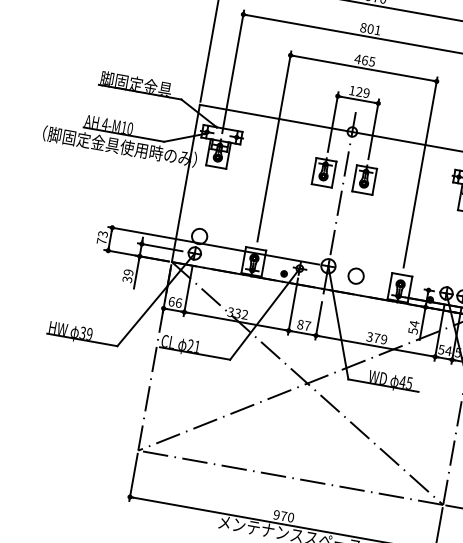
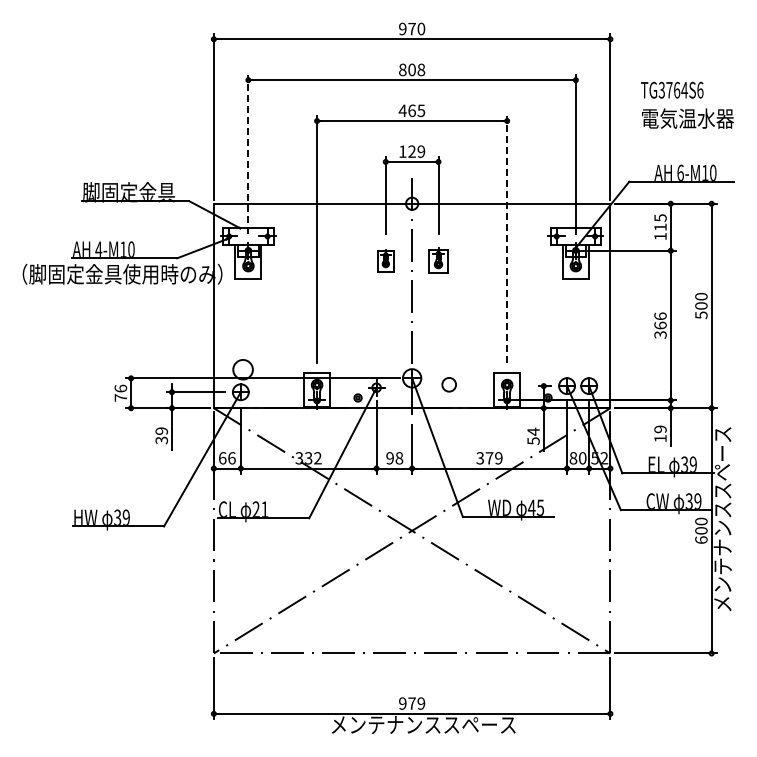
text: (377, 30) -> (421, 69), 801 -> 808
line: (233, 71) -> (248, 154), solid -> dashed
part: (324, 171) -> (385, 260), size x0.6
line: (420, 172) -> (507, 239), solid -> dashed
part: (364, 179) -> (438, 260), size x0.7
text: (102, 234) -> (120, 388), 73 -> 76
circle: (355, 275) -> (448, 384), size x0.7
text: (303, 325) -> (394, 458), 87 -> 98
text: (444, 350) -> (577, 458), 54 -> 80
text: (291, 517) -> (421, 703), 970 -> 979

